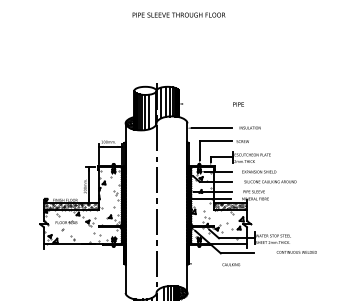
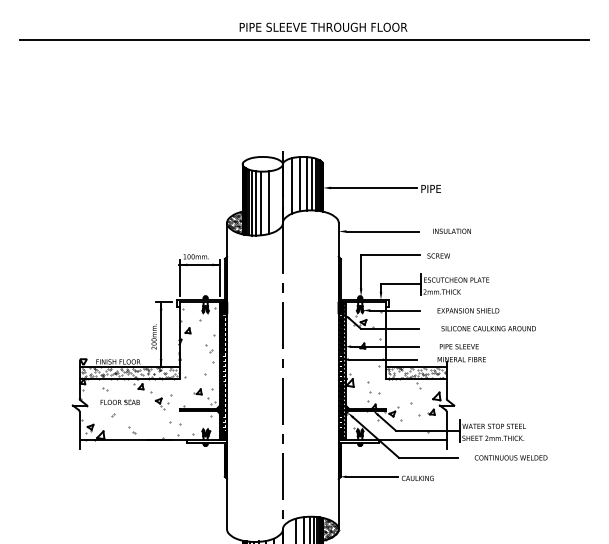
line: (168, 22) -> (304, 40), added
line: (206, 103) -> (373, 187), added
text: (296, 252) -> (510, 458), moved
line: (205, 263) -> (371, 476), added

